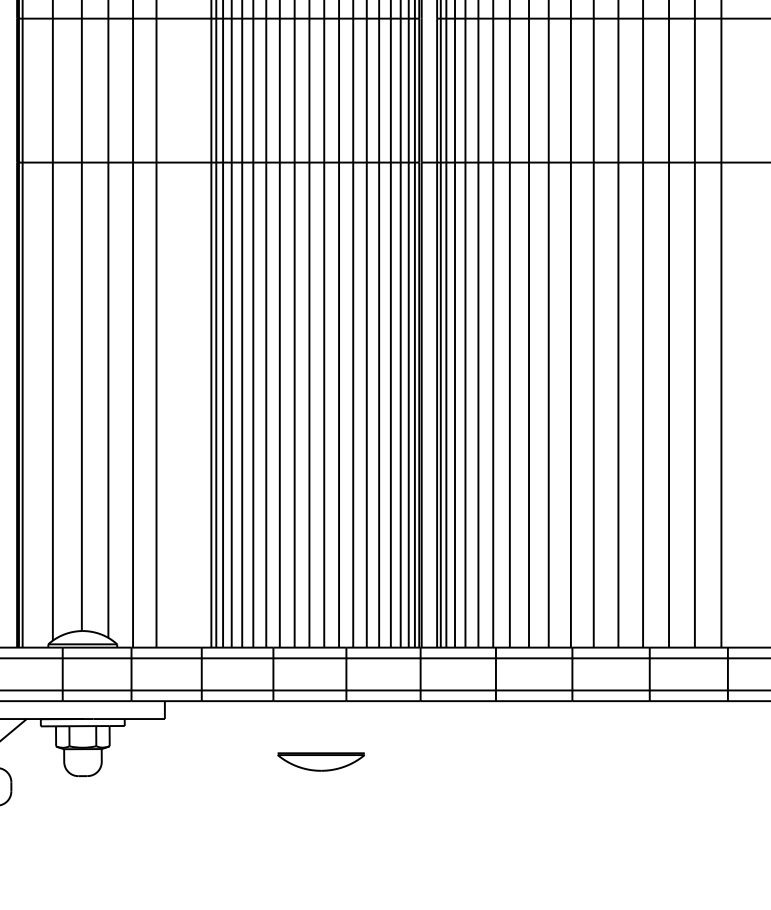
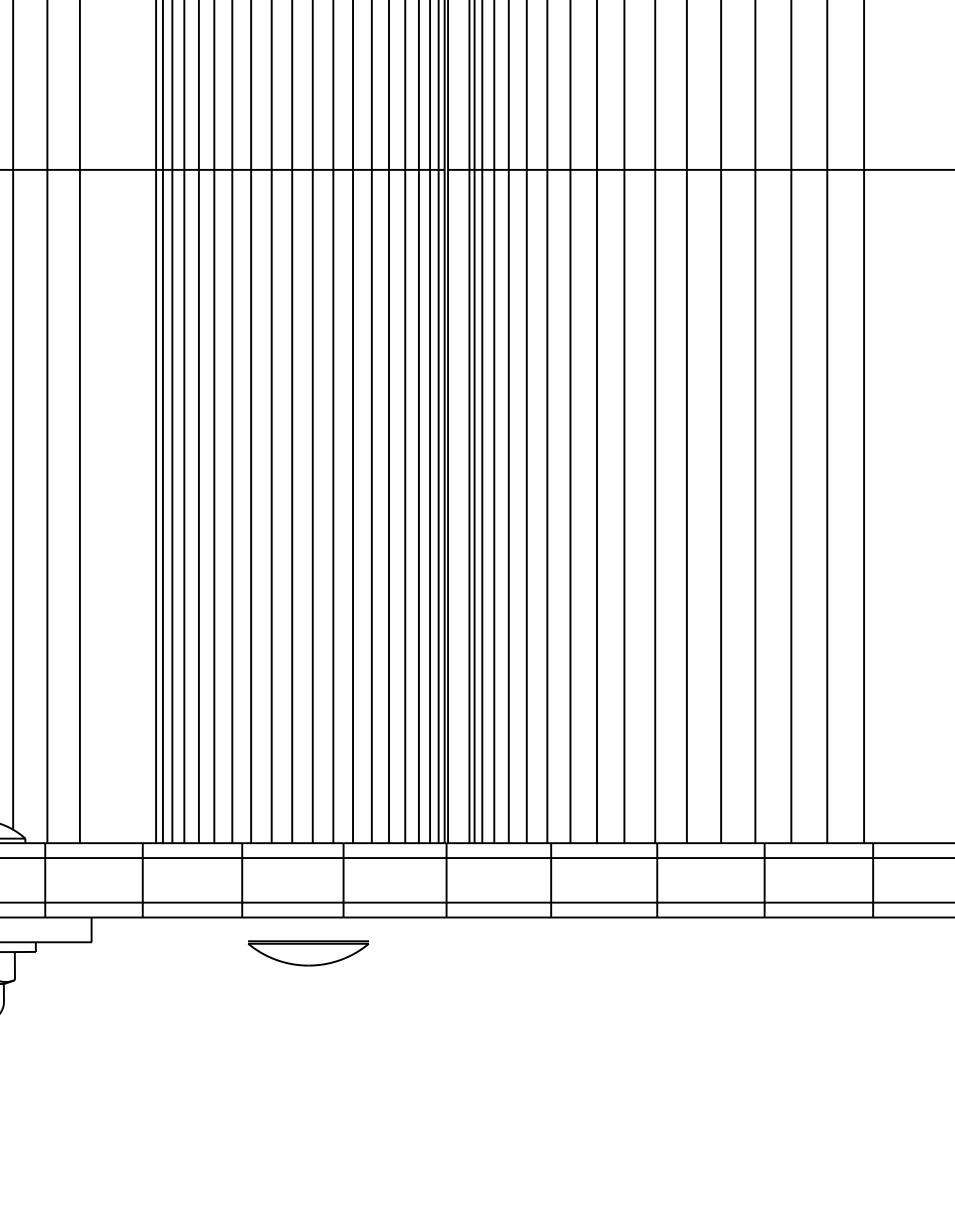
part: (320, 761) -> (307, 952), moved

